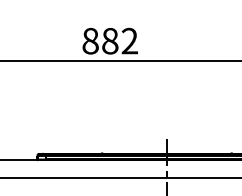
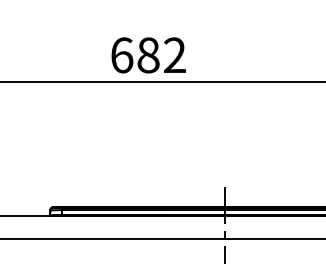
text: (90, 41) -> (122, 55), 882 -> 682

